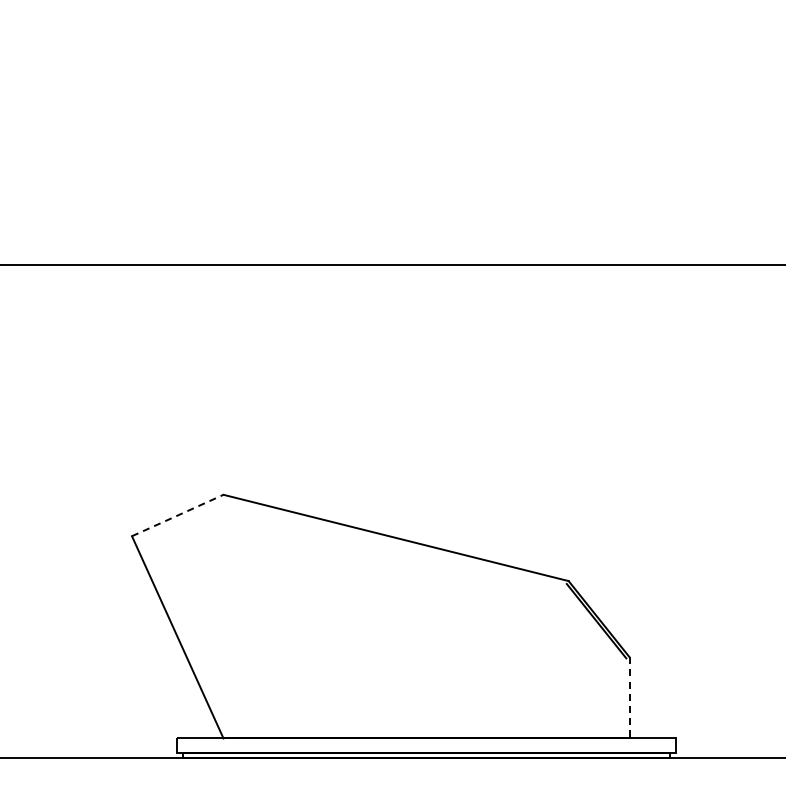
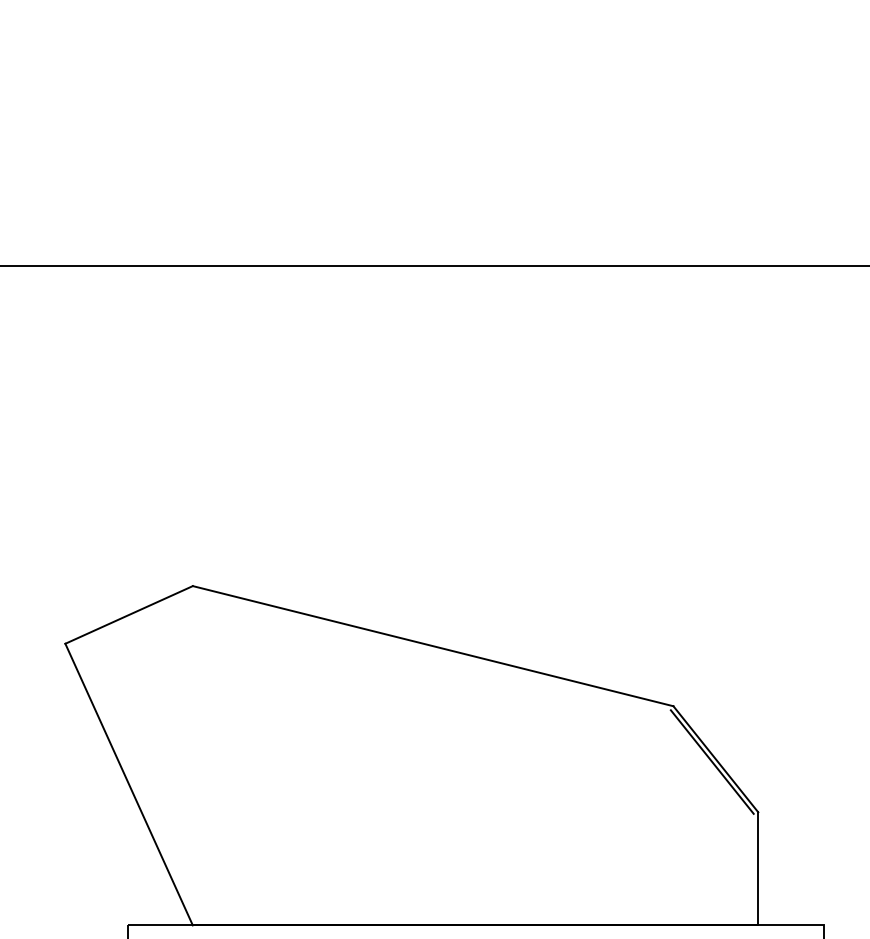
line: (178, 515) -> (130, 614), dashed -> solid
line: (629, 697) -> (758, 868), dashed -> solid

